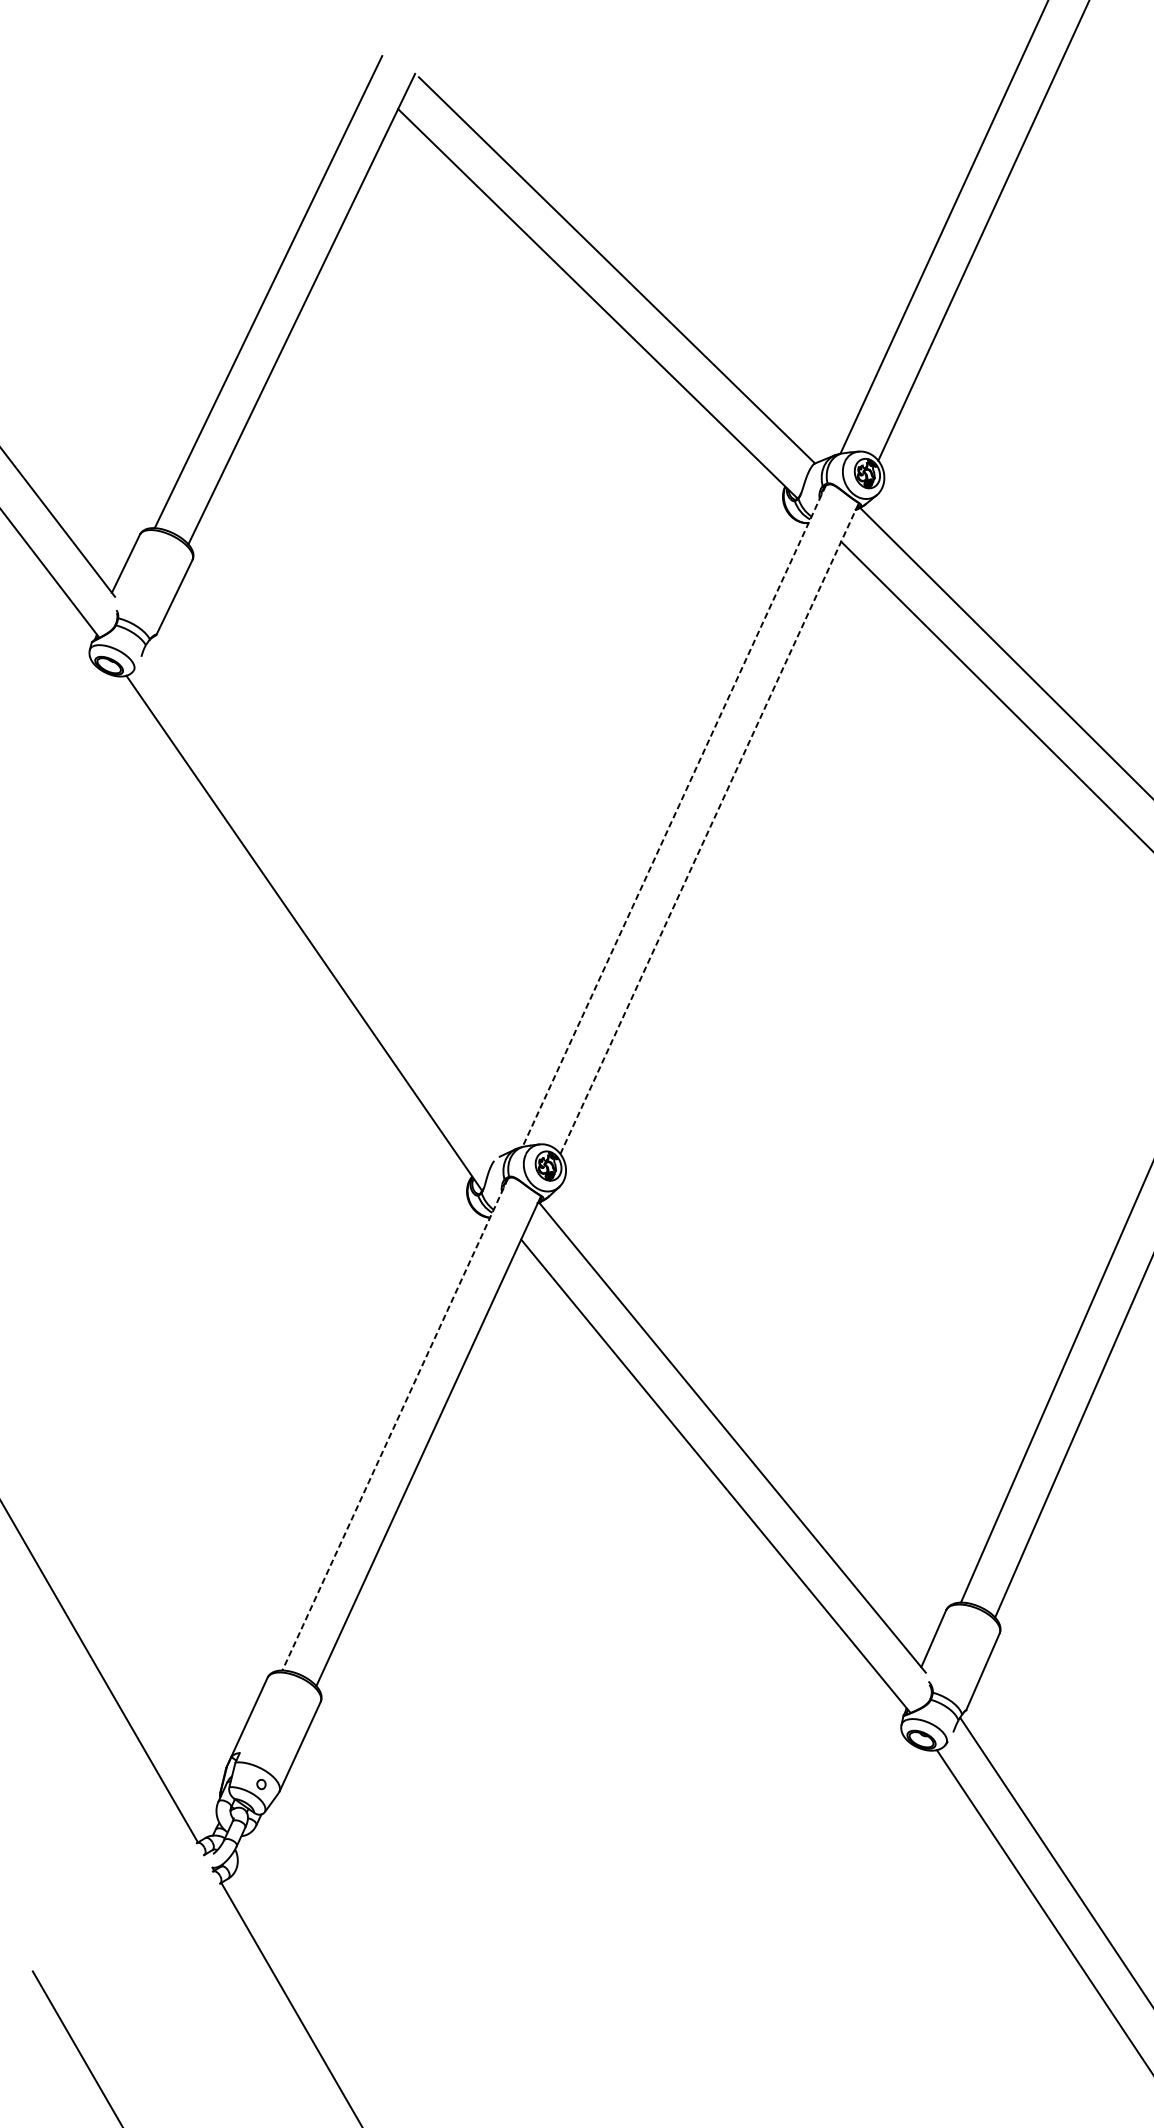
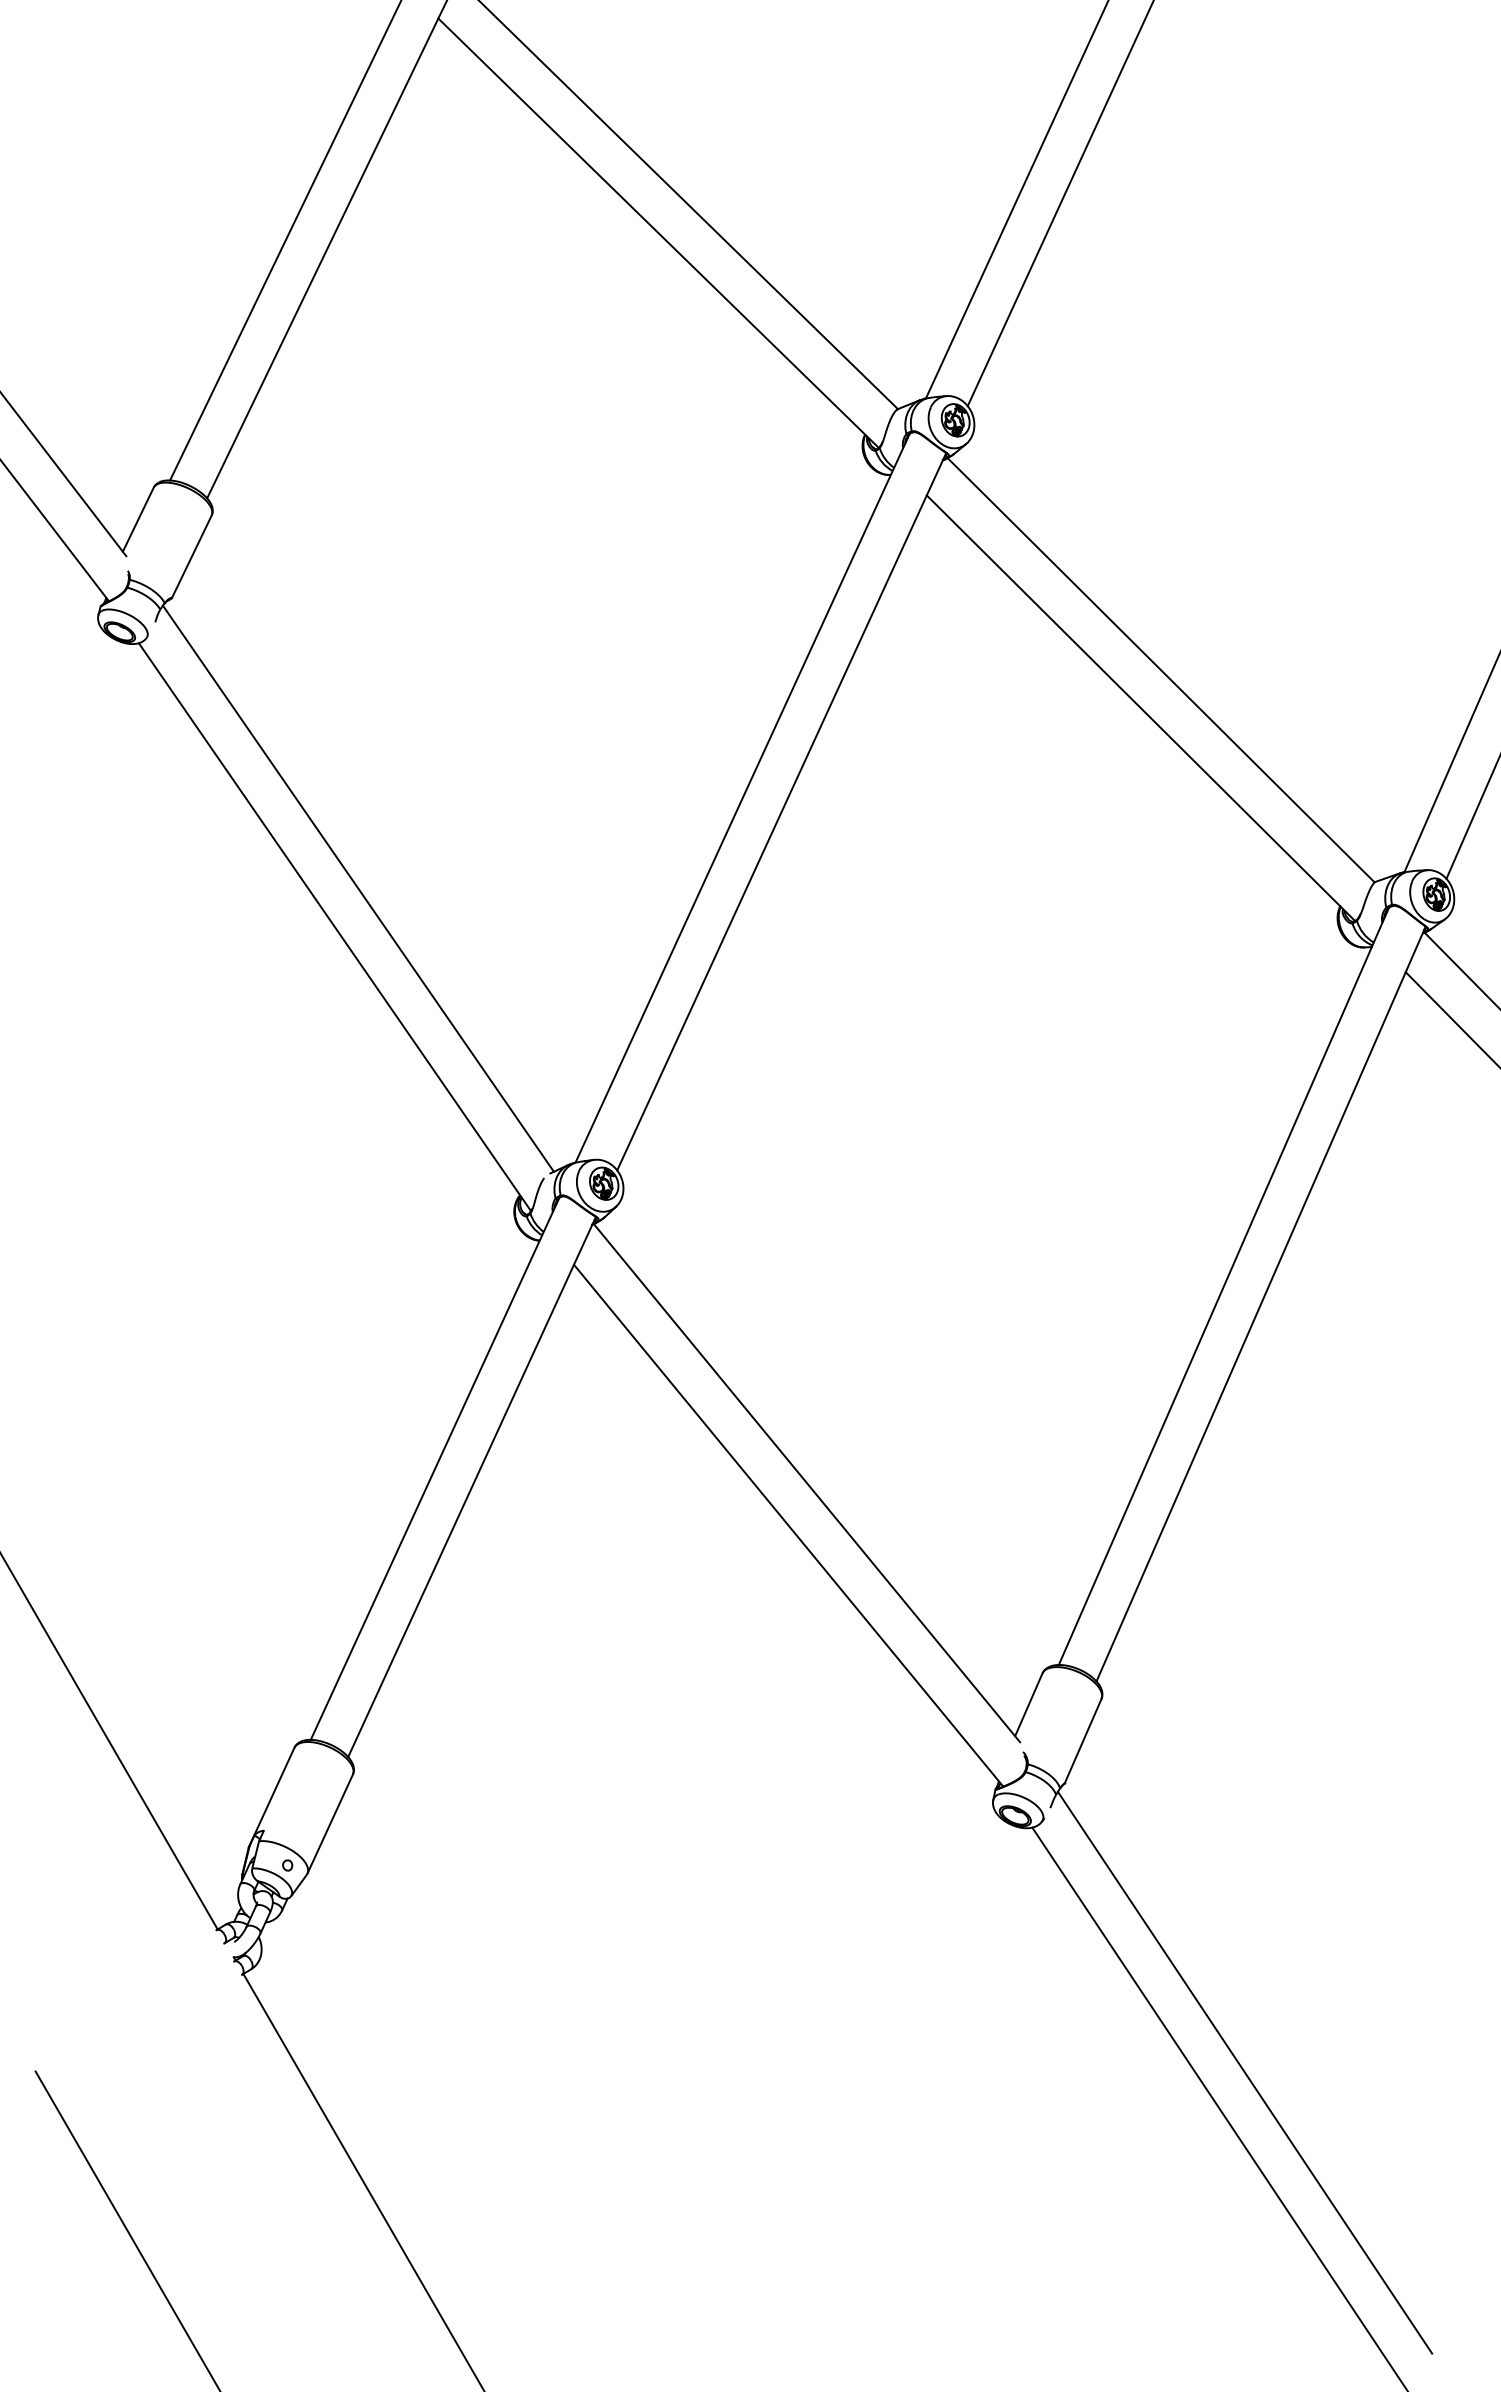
line: (674, 816) -> (742, 798), dashed -> solid
line: (709, 828) -> (781, 811), dashed -> solid
line: (324, 898) -> (357, 888), added
line: (394, 1425) -> (434, 1469), dashed -> solid

